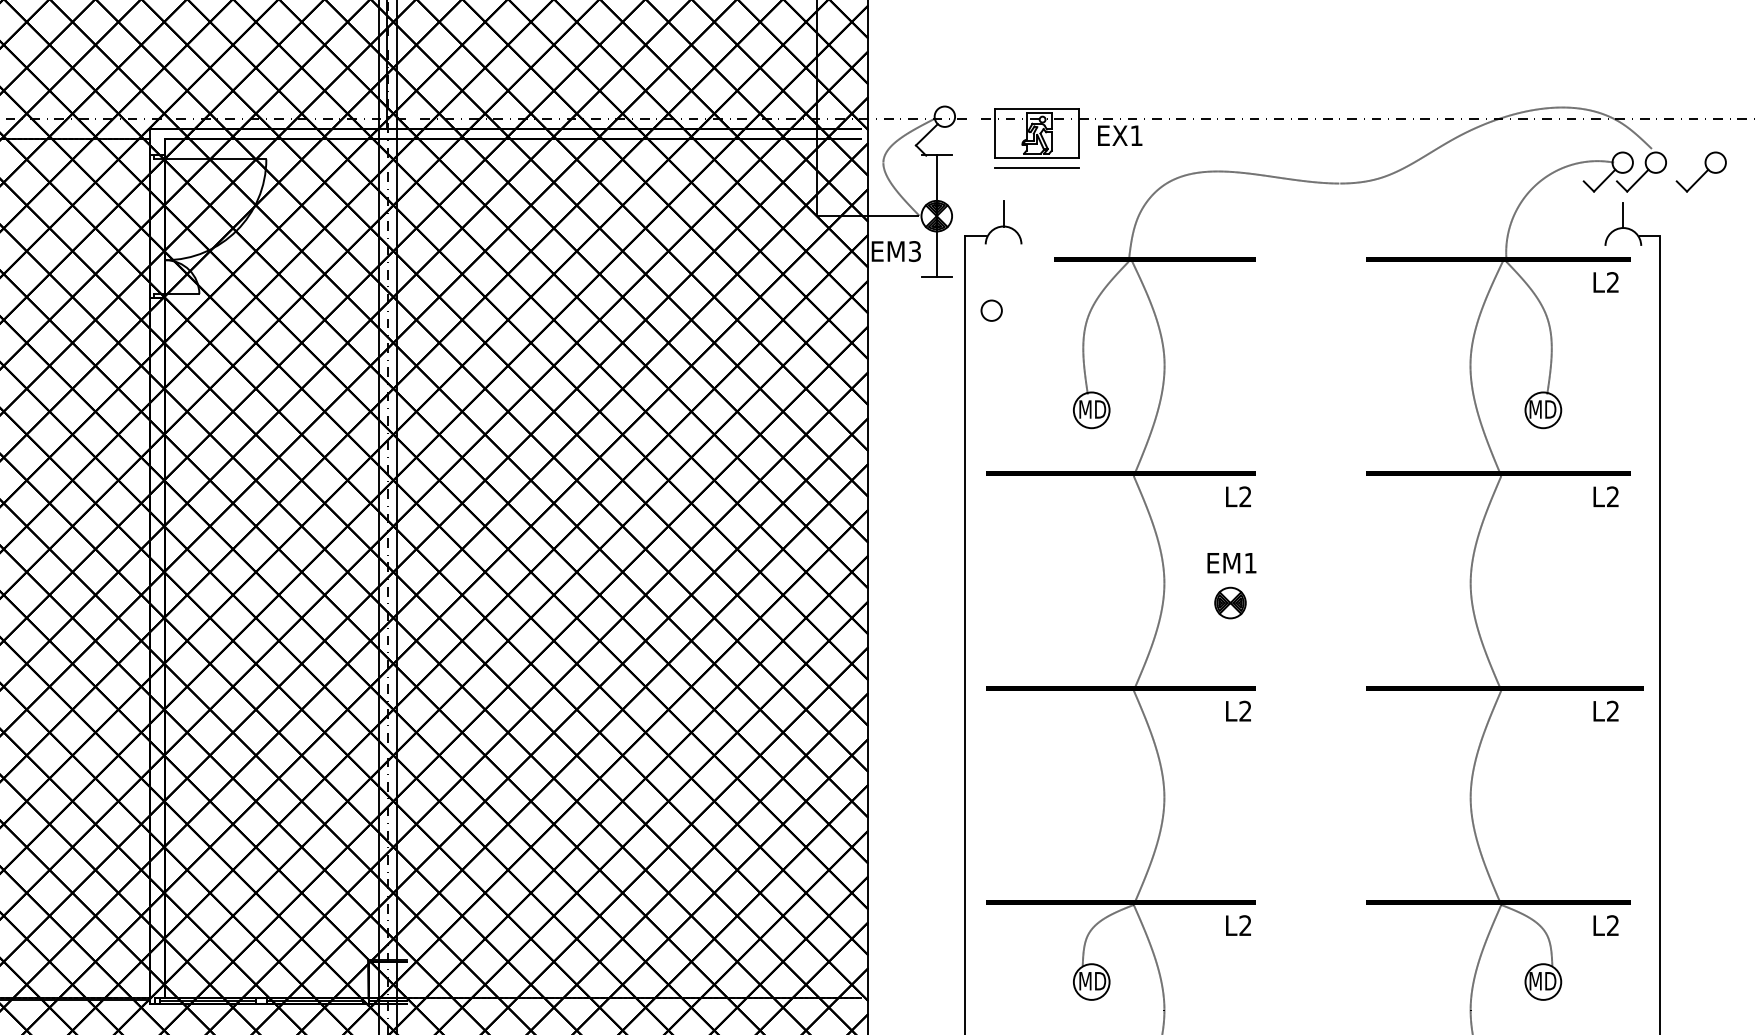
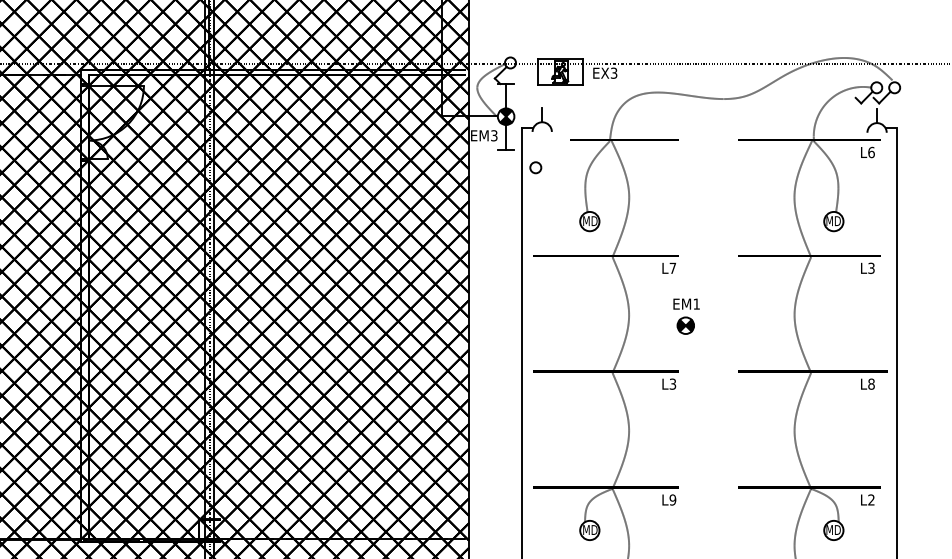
text: (1135, 134) -> (613, 72), EX1 -> EX3
line: (1037, 167) -> (560, 90), removed
part: (1701, 171) -> (919, 92), removed
text: (1613, 282) -> (871, 152), L2 -> L6
text: (1244, 495) -> (672, 267), L2 -> L7
text: (1613, 497) -> (871, 268), L2 -> L3
part: (1231, 585) -> (686, 316), moved
text: (1613, 709) -> (871, 383), L2 -> L8
text: (1244, 711) -> (672, 384), L2 -> L3
text: (1244, 924) -> (672, 499), L2 -> L9

